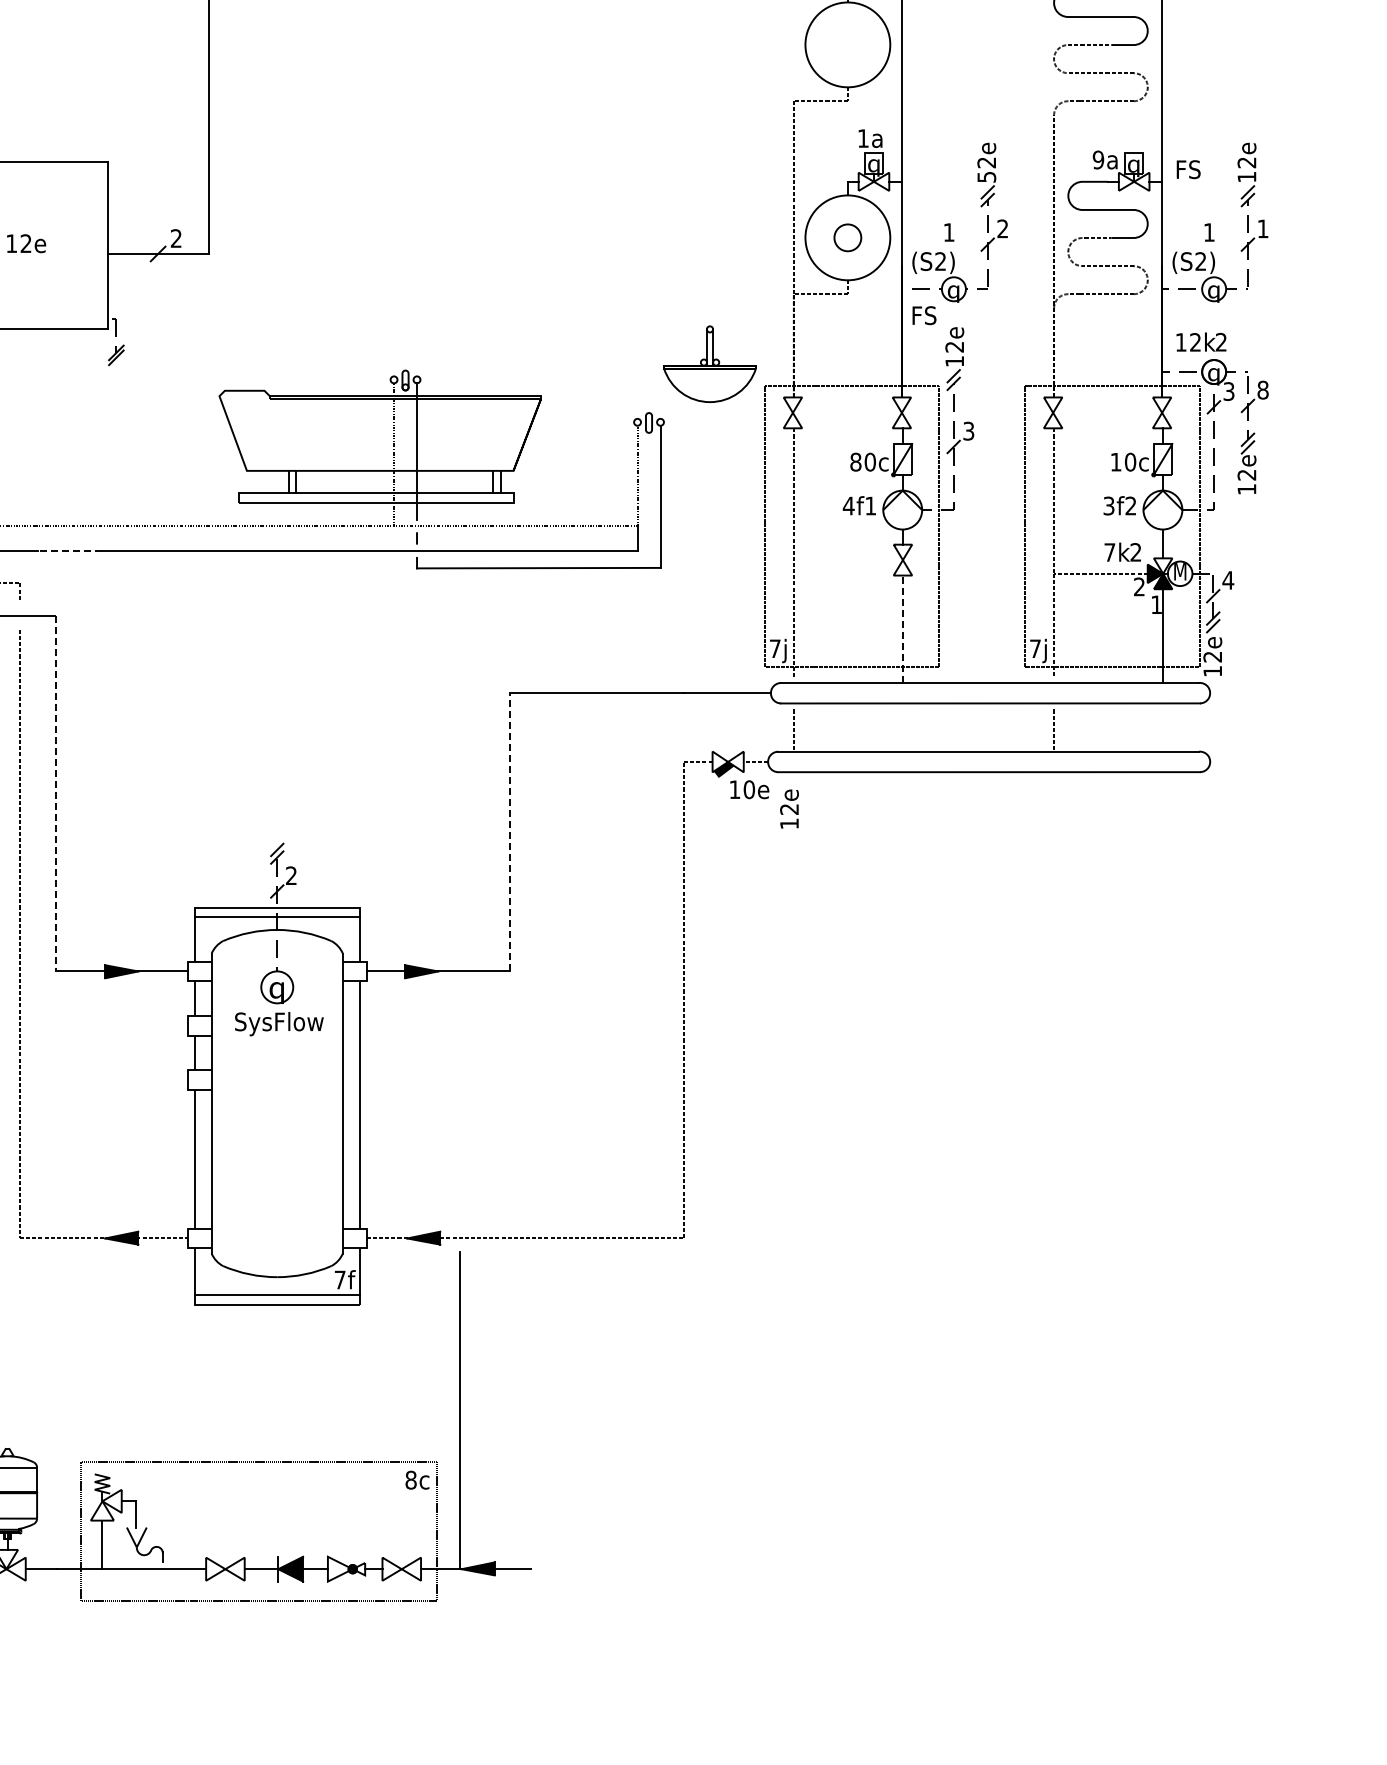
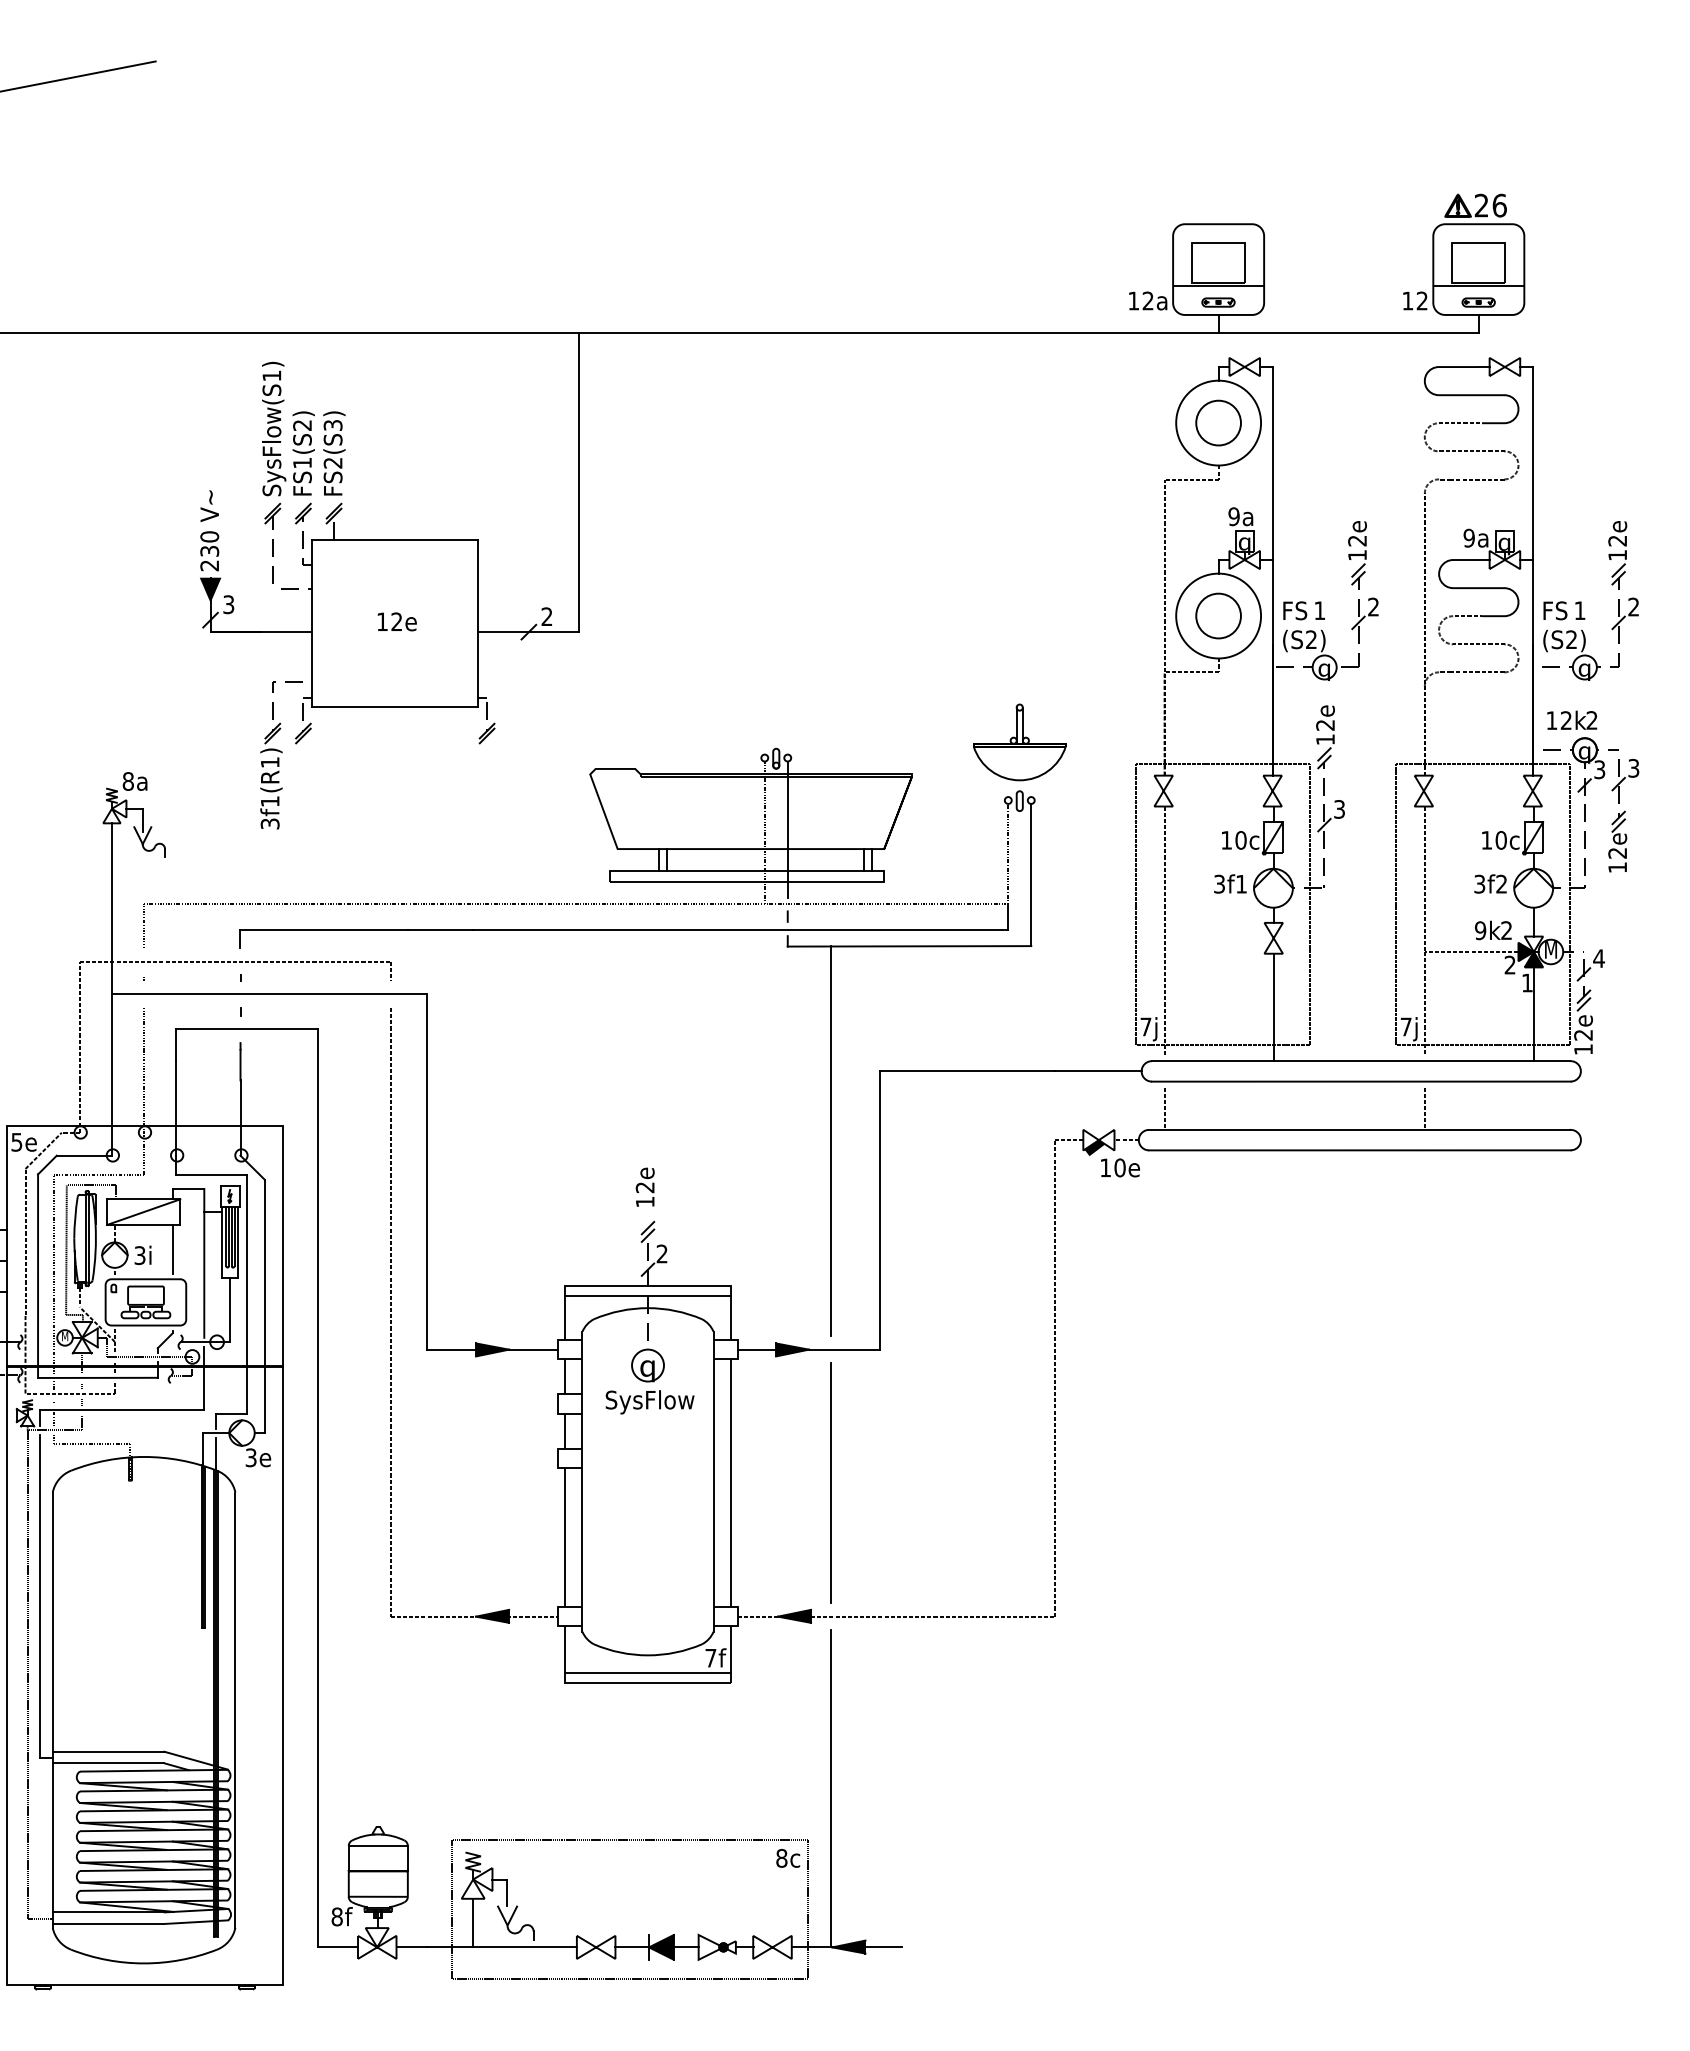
circle: (847, 44) -> (1218, 422), added
text: (862, 138) -> (1233, 516), 1a -> 9a
text: (1188, 169) -> (1555, 610), moved
text: (986, 177) -> (1357, 555), 52e -> 12e
text: (1262, 228) -> (1633, 606), 1 -> 2
circle: (847, 237) -> (1218, 615), size x1.67
text: (924, 315) -> (1295, 610), moved
part: (709, 364) -> (1019, 742), moved
text: (1262, 390) -> (1633, 768), 8 -> 3
text: (855, 461) -> (1226, 839), 80c -> 10c
text: (848, 505) -> (1219, 883), 4f -> 3f
line: (69, 551) -> (440, 929), dashed -> solid
text: (1109, 552) -> (1480, 930), 7k -> 9k
line: (902, 629) -> (1273, 1007), dashed -> solid
line: (459, 762) -> (830, 1140), added
line: (55, 794) -> (426, 1172), dashed -> solid
text: (788, 808) -> (644, 1186), moved
line: (509, 832) -> (880, 1210), dashed -> solid
line: (459, 1104) -> (830, 1482), added

